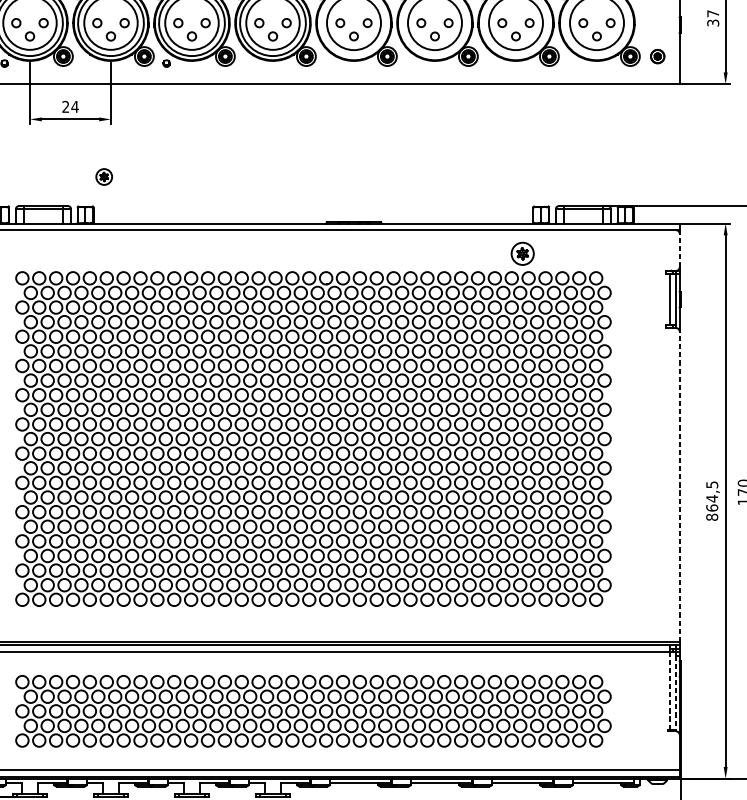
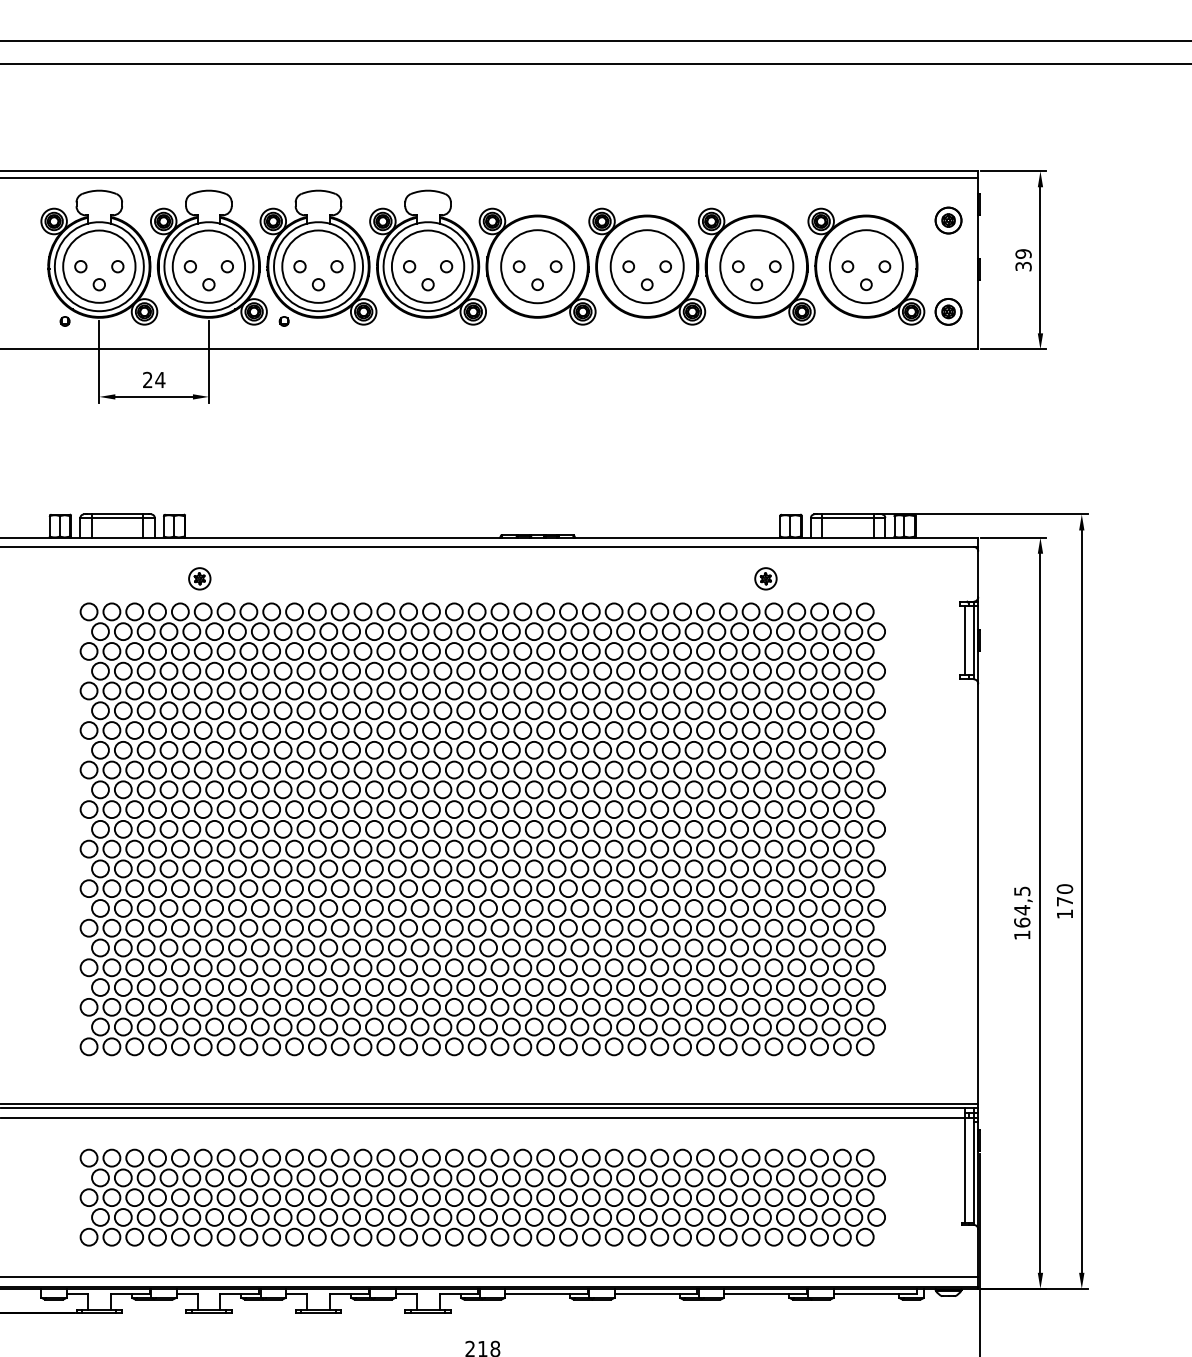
text: (713, 13) -> (1023, 253), 37 -> 39
part: (657, 56) -> (948, 311), size x1.43
part: (104, 176) -> (199, 578), moved
line: (679, 250) -> (978, 574), dashed -> solid
part: (522, 253) -> (765, 578), size x0.71
line: (679, 486) -> (978, 893), dashed -> solid
text: (712, 517) -> (1022, 935), 864,5 -> 164,5
line: (669, 691) -> (964, 1170), dashed -> solid
line: (676, 694) -> (973, 1174), dashed -> solid

